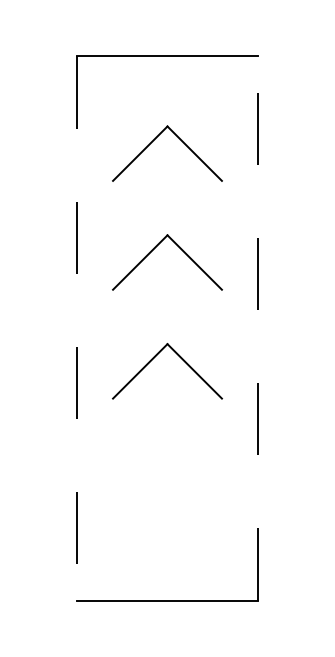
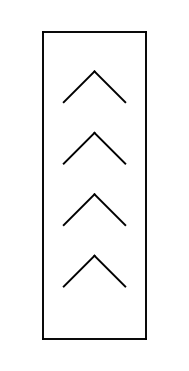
line: (77, 328) -> (43, 185), dashed -> solid
line: (257, 328) -> (145, 185), dashed -> solid
part: (156, 466) -> (88, 263), added

